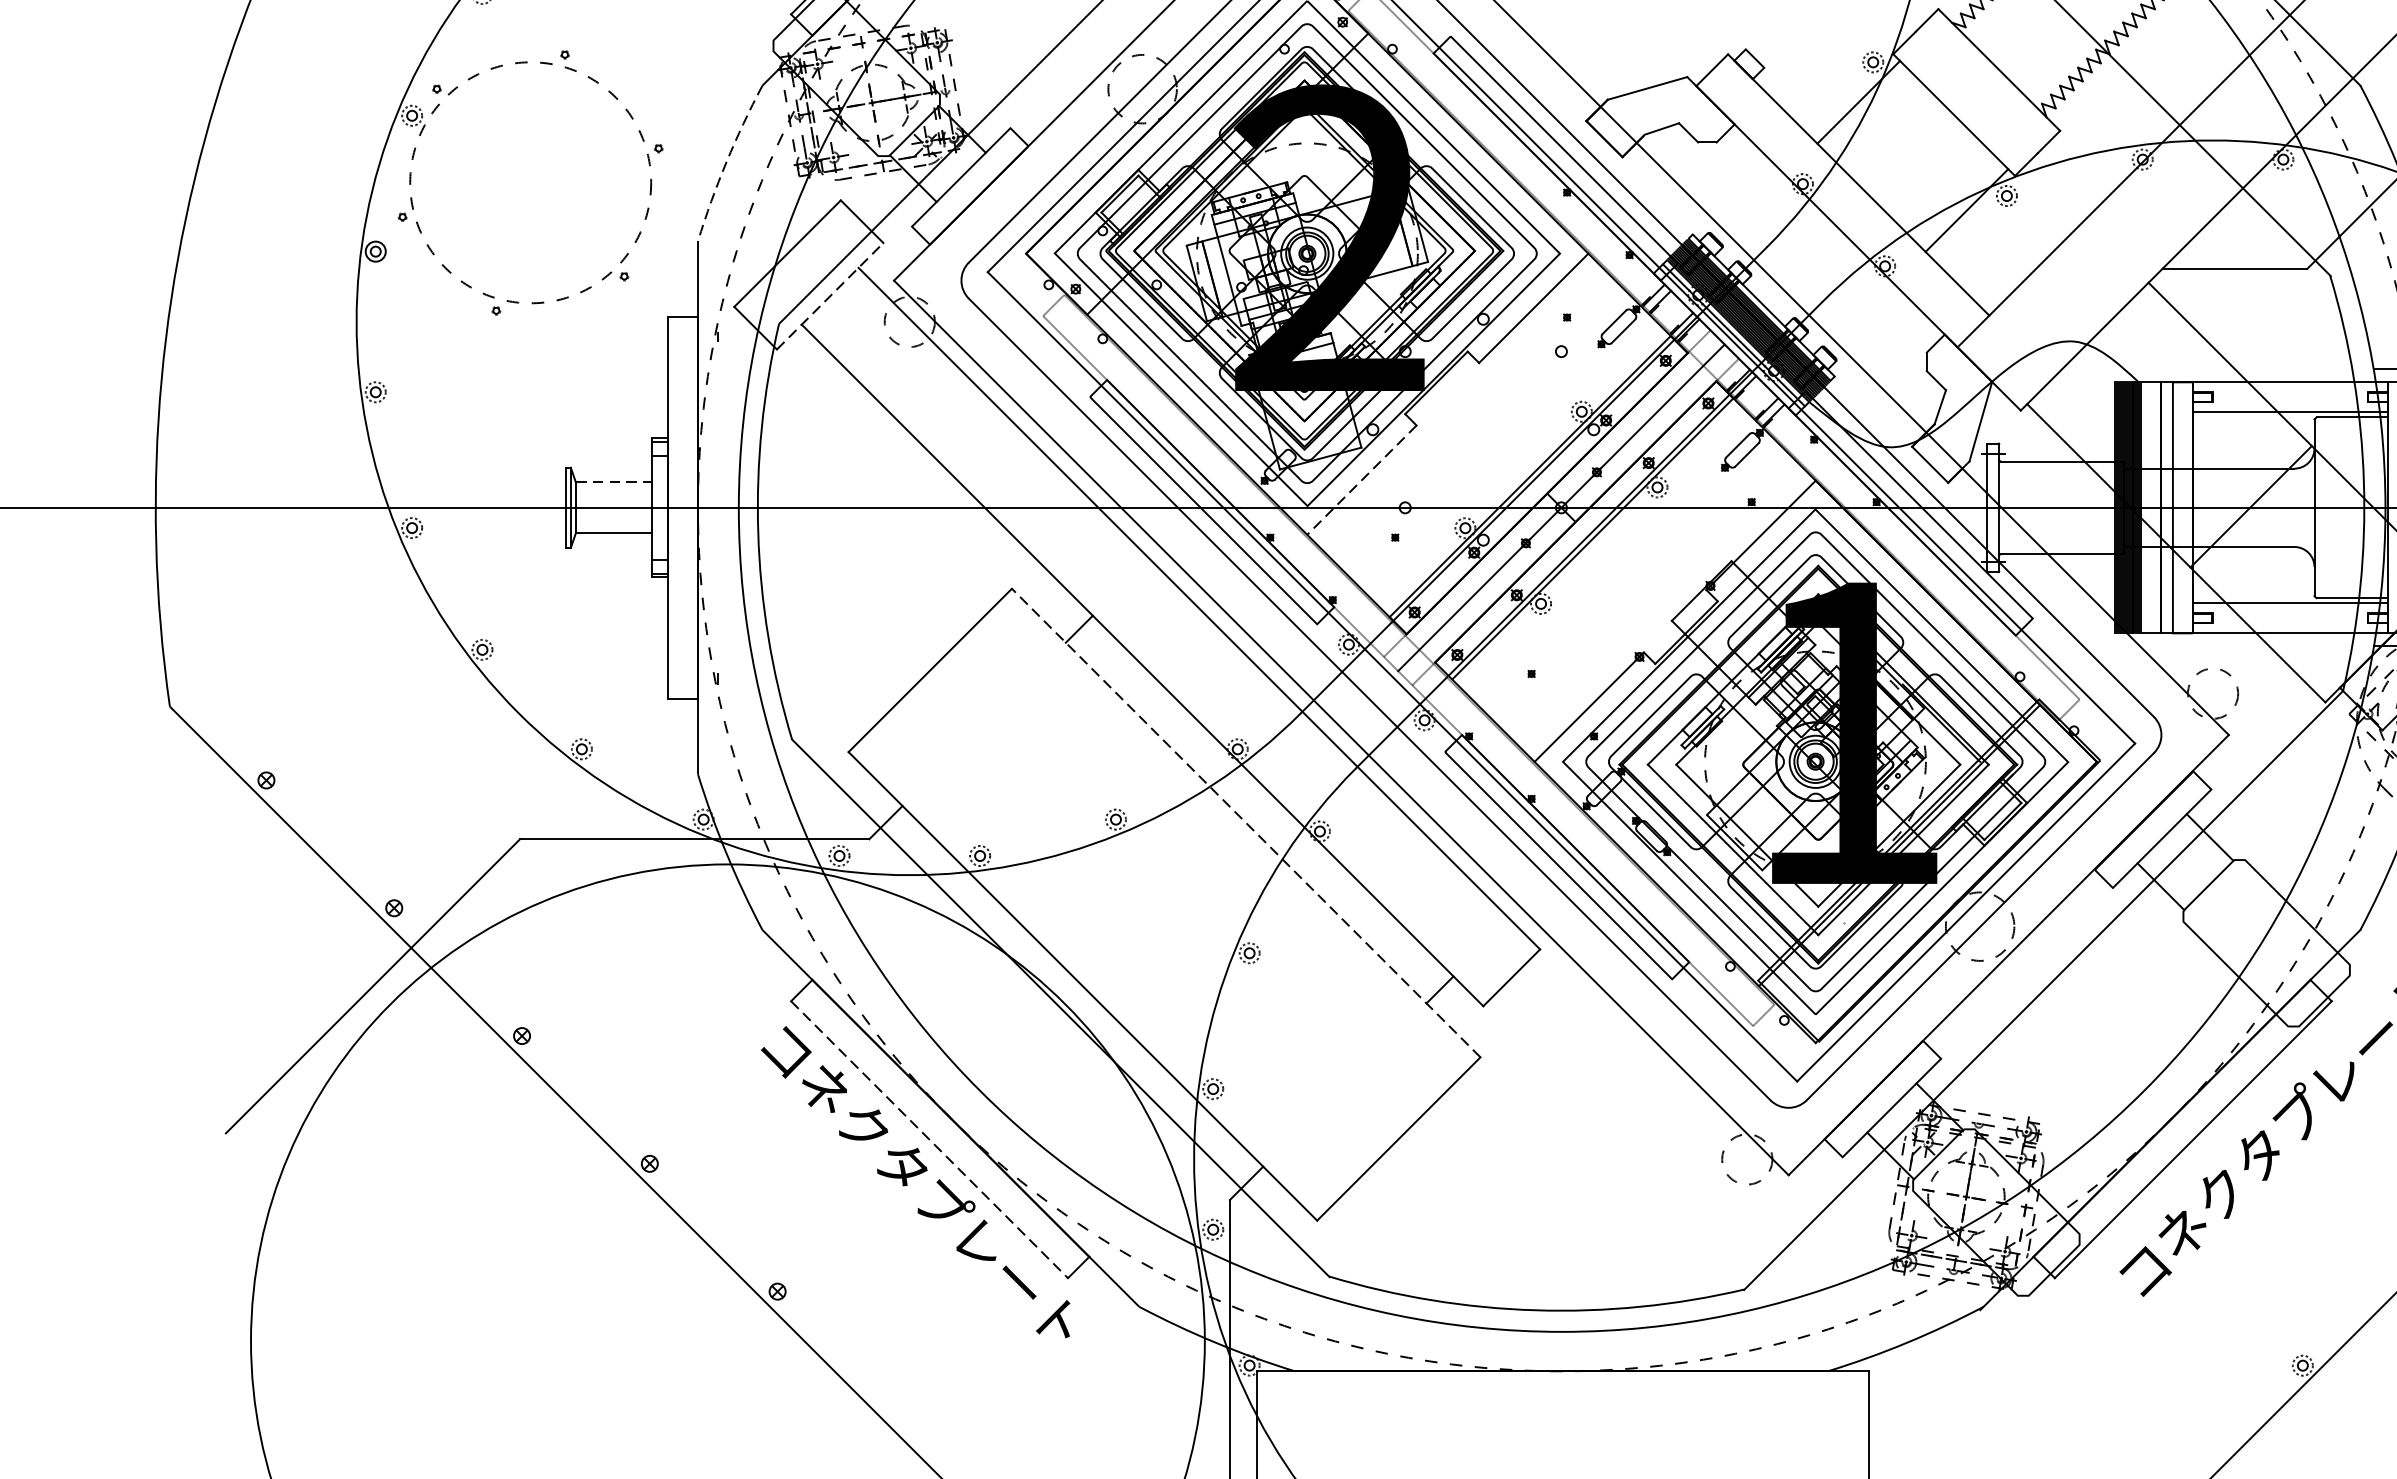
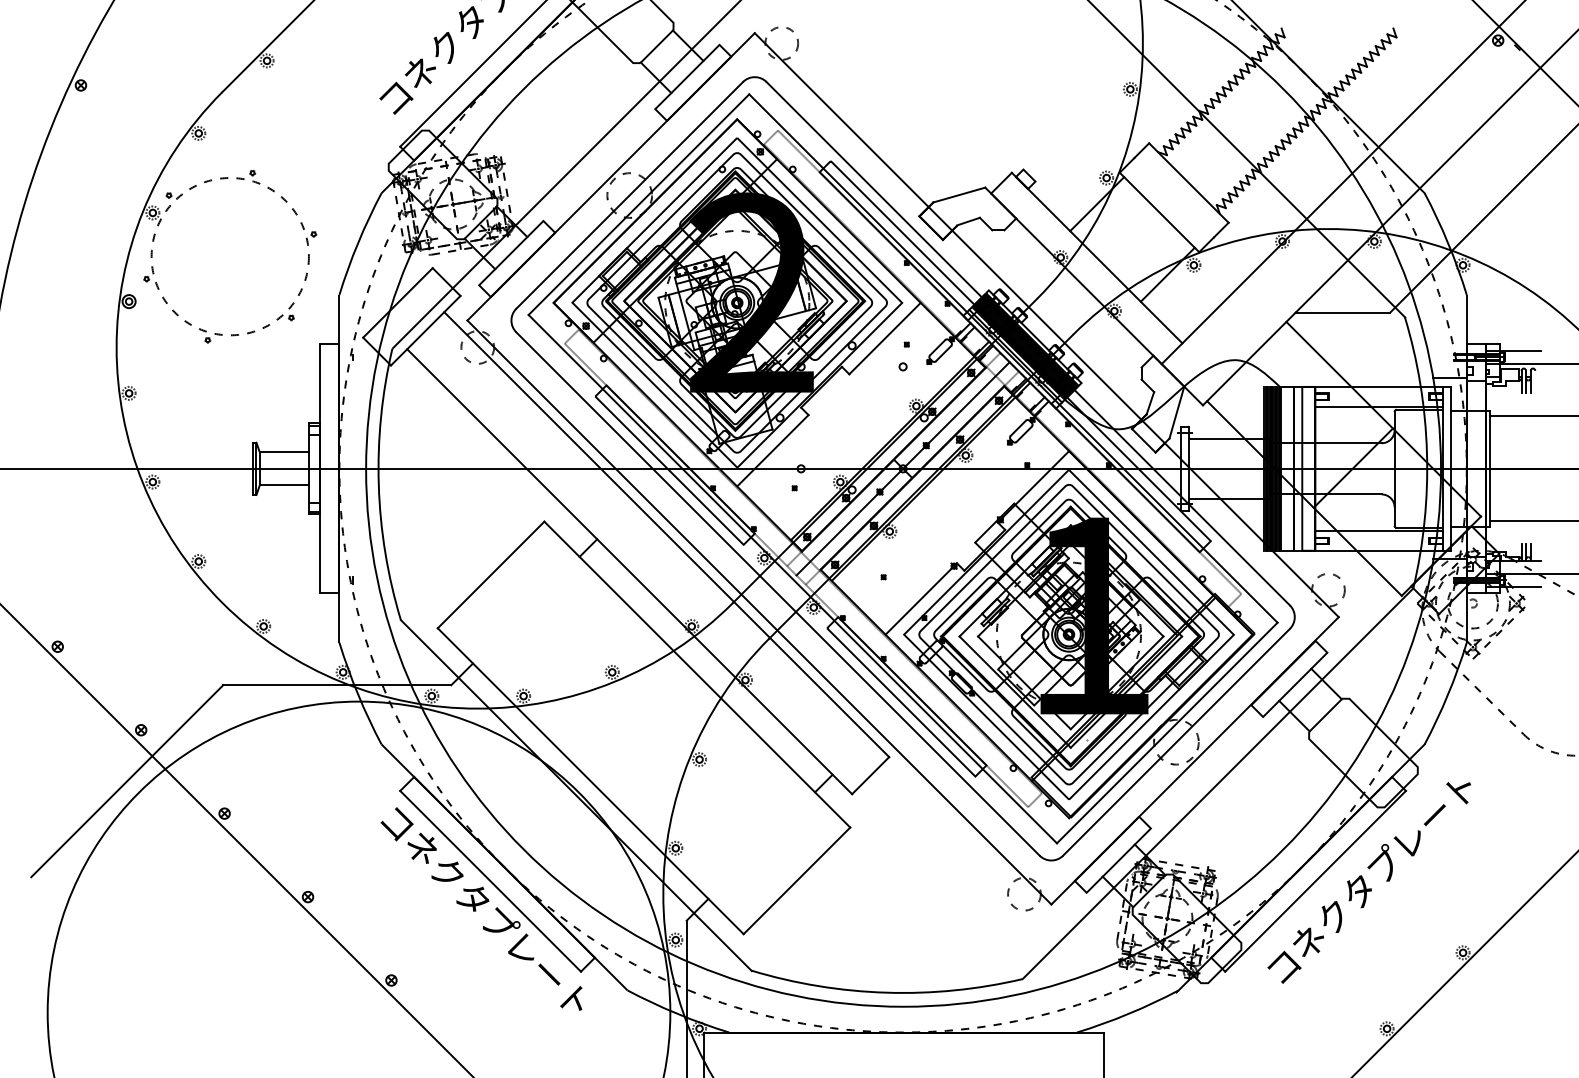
arc: (727, 162) -> (358, 243), dashed -> solid
line: (831, 295) -> (426, 330), dashed -> solid
line: (1361, 481) -> (772, 451), dashed -> solid
line: (613, 482) -> (284, 452), dashed -> solid
line: (1244, 822) -> (696, 674), dashed -> solid
line: (929, 1139) -> (490, 881), dashed -> solid

